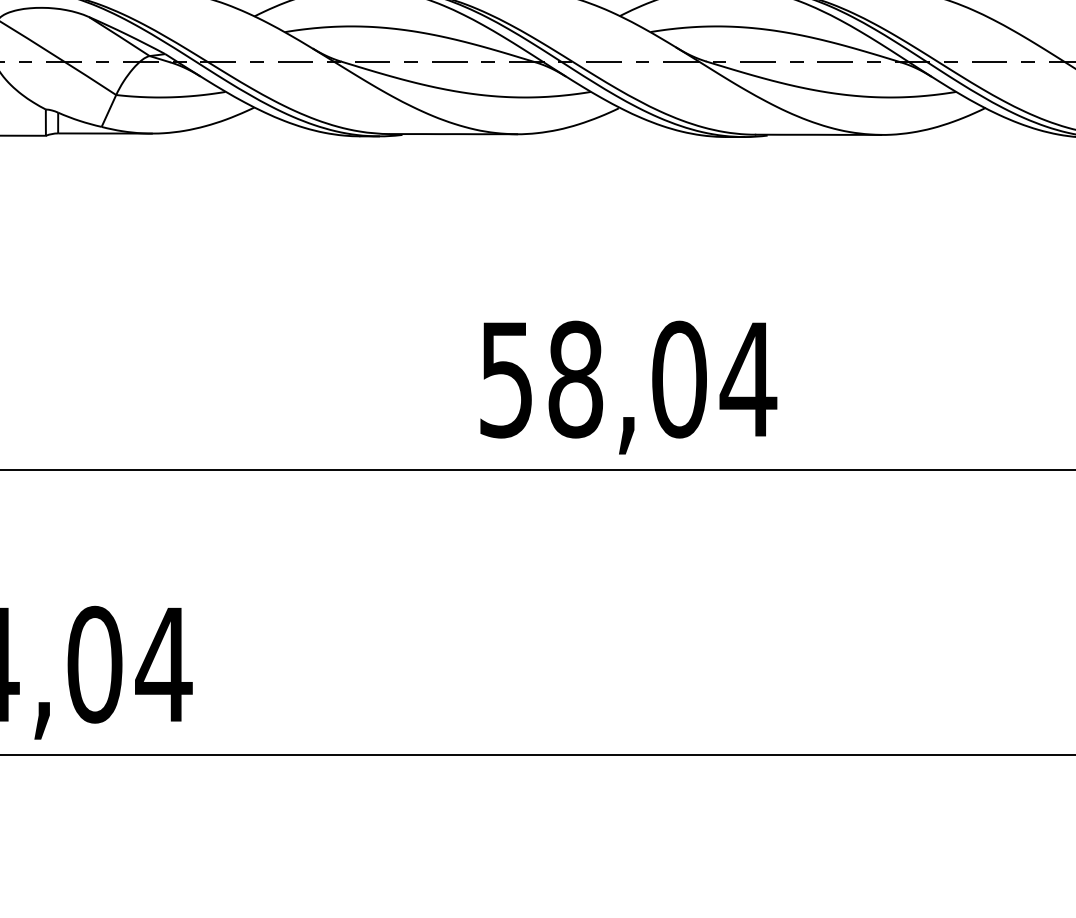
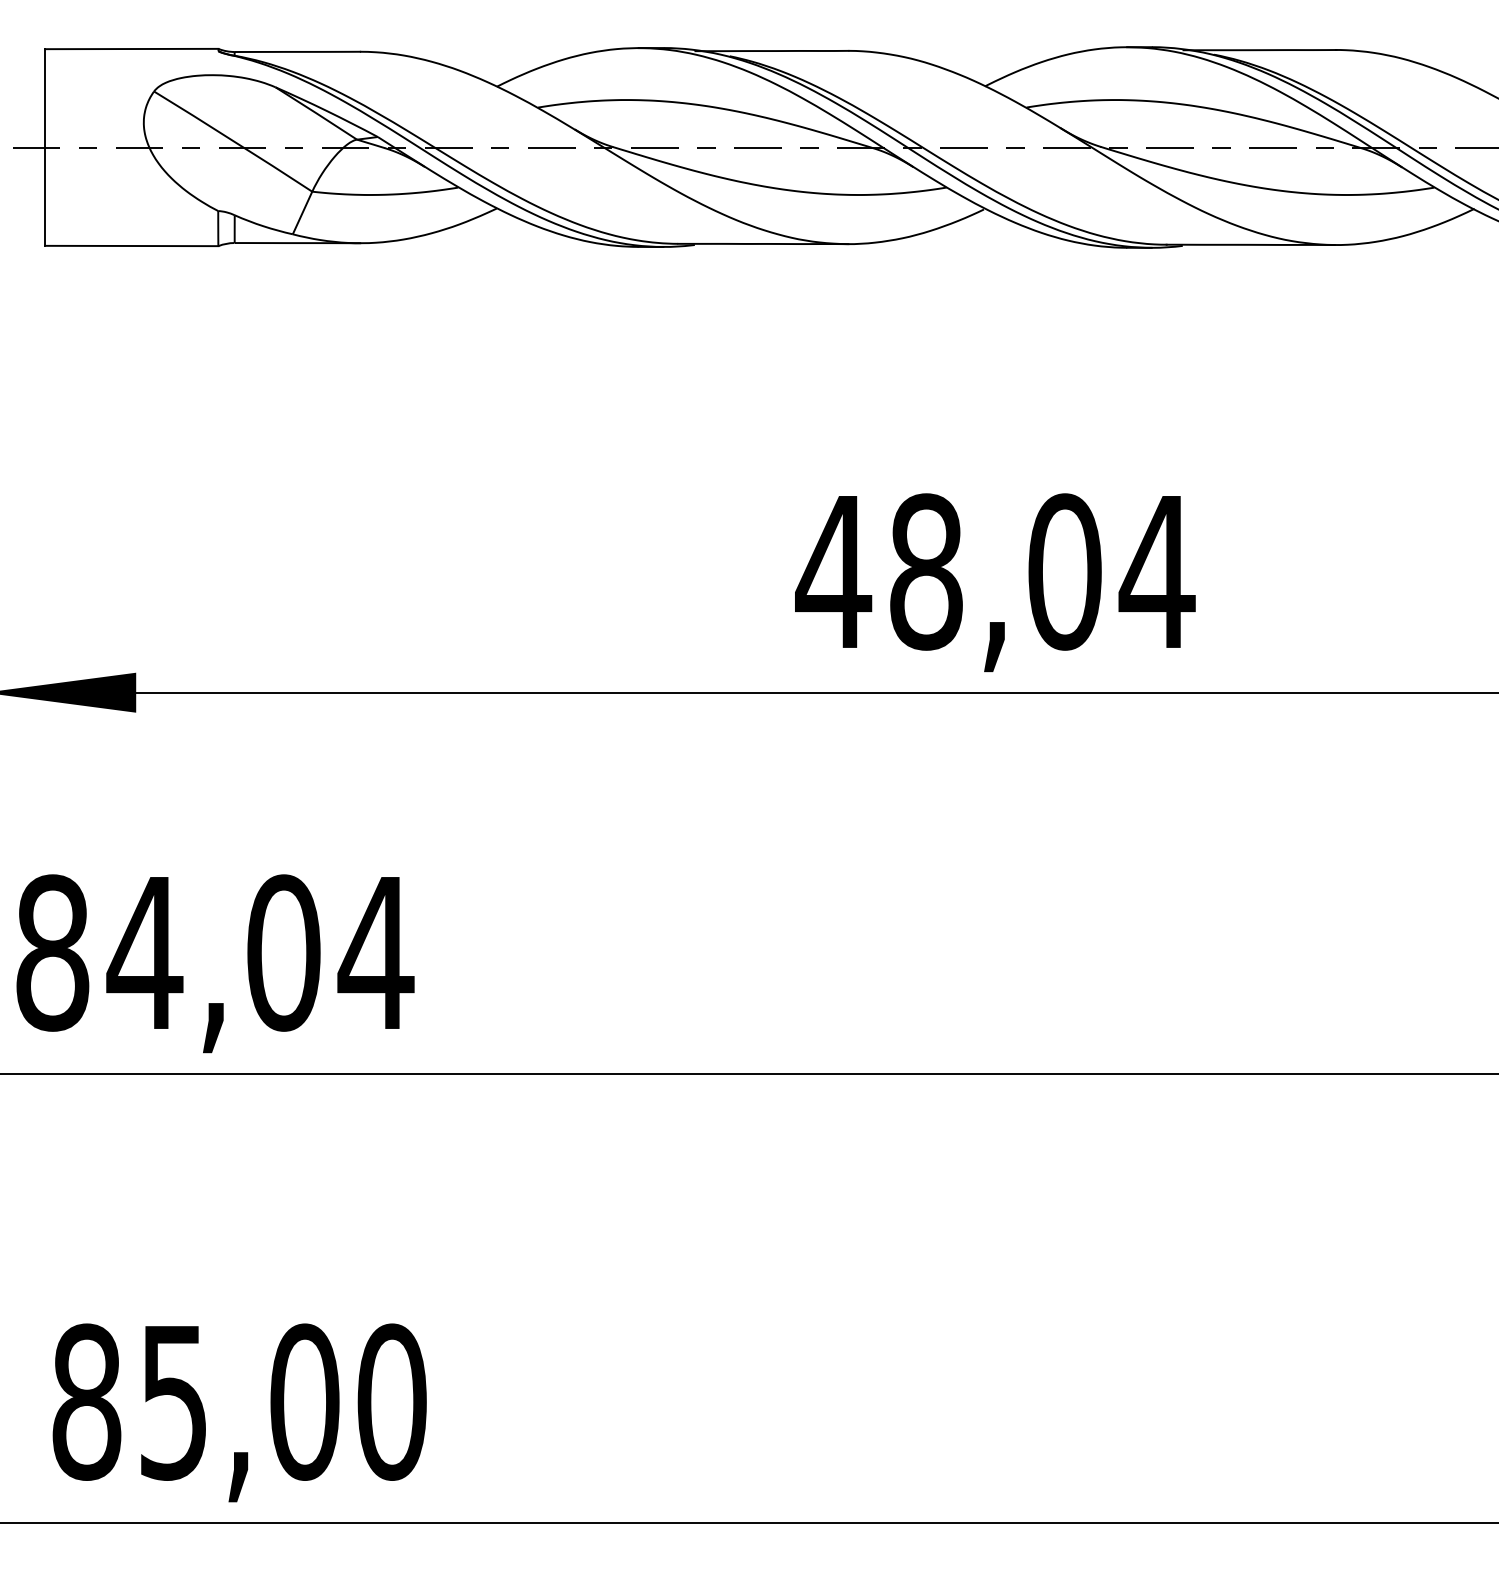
text: (506, 380) -> (833, 573), 58,04 -> 48,04

